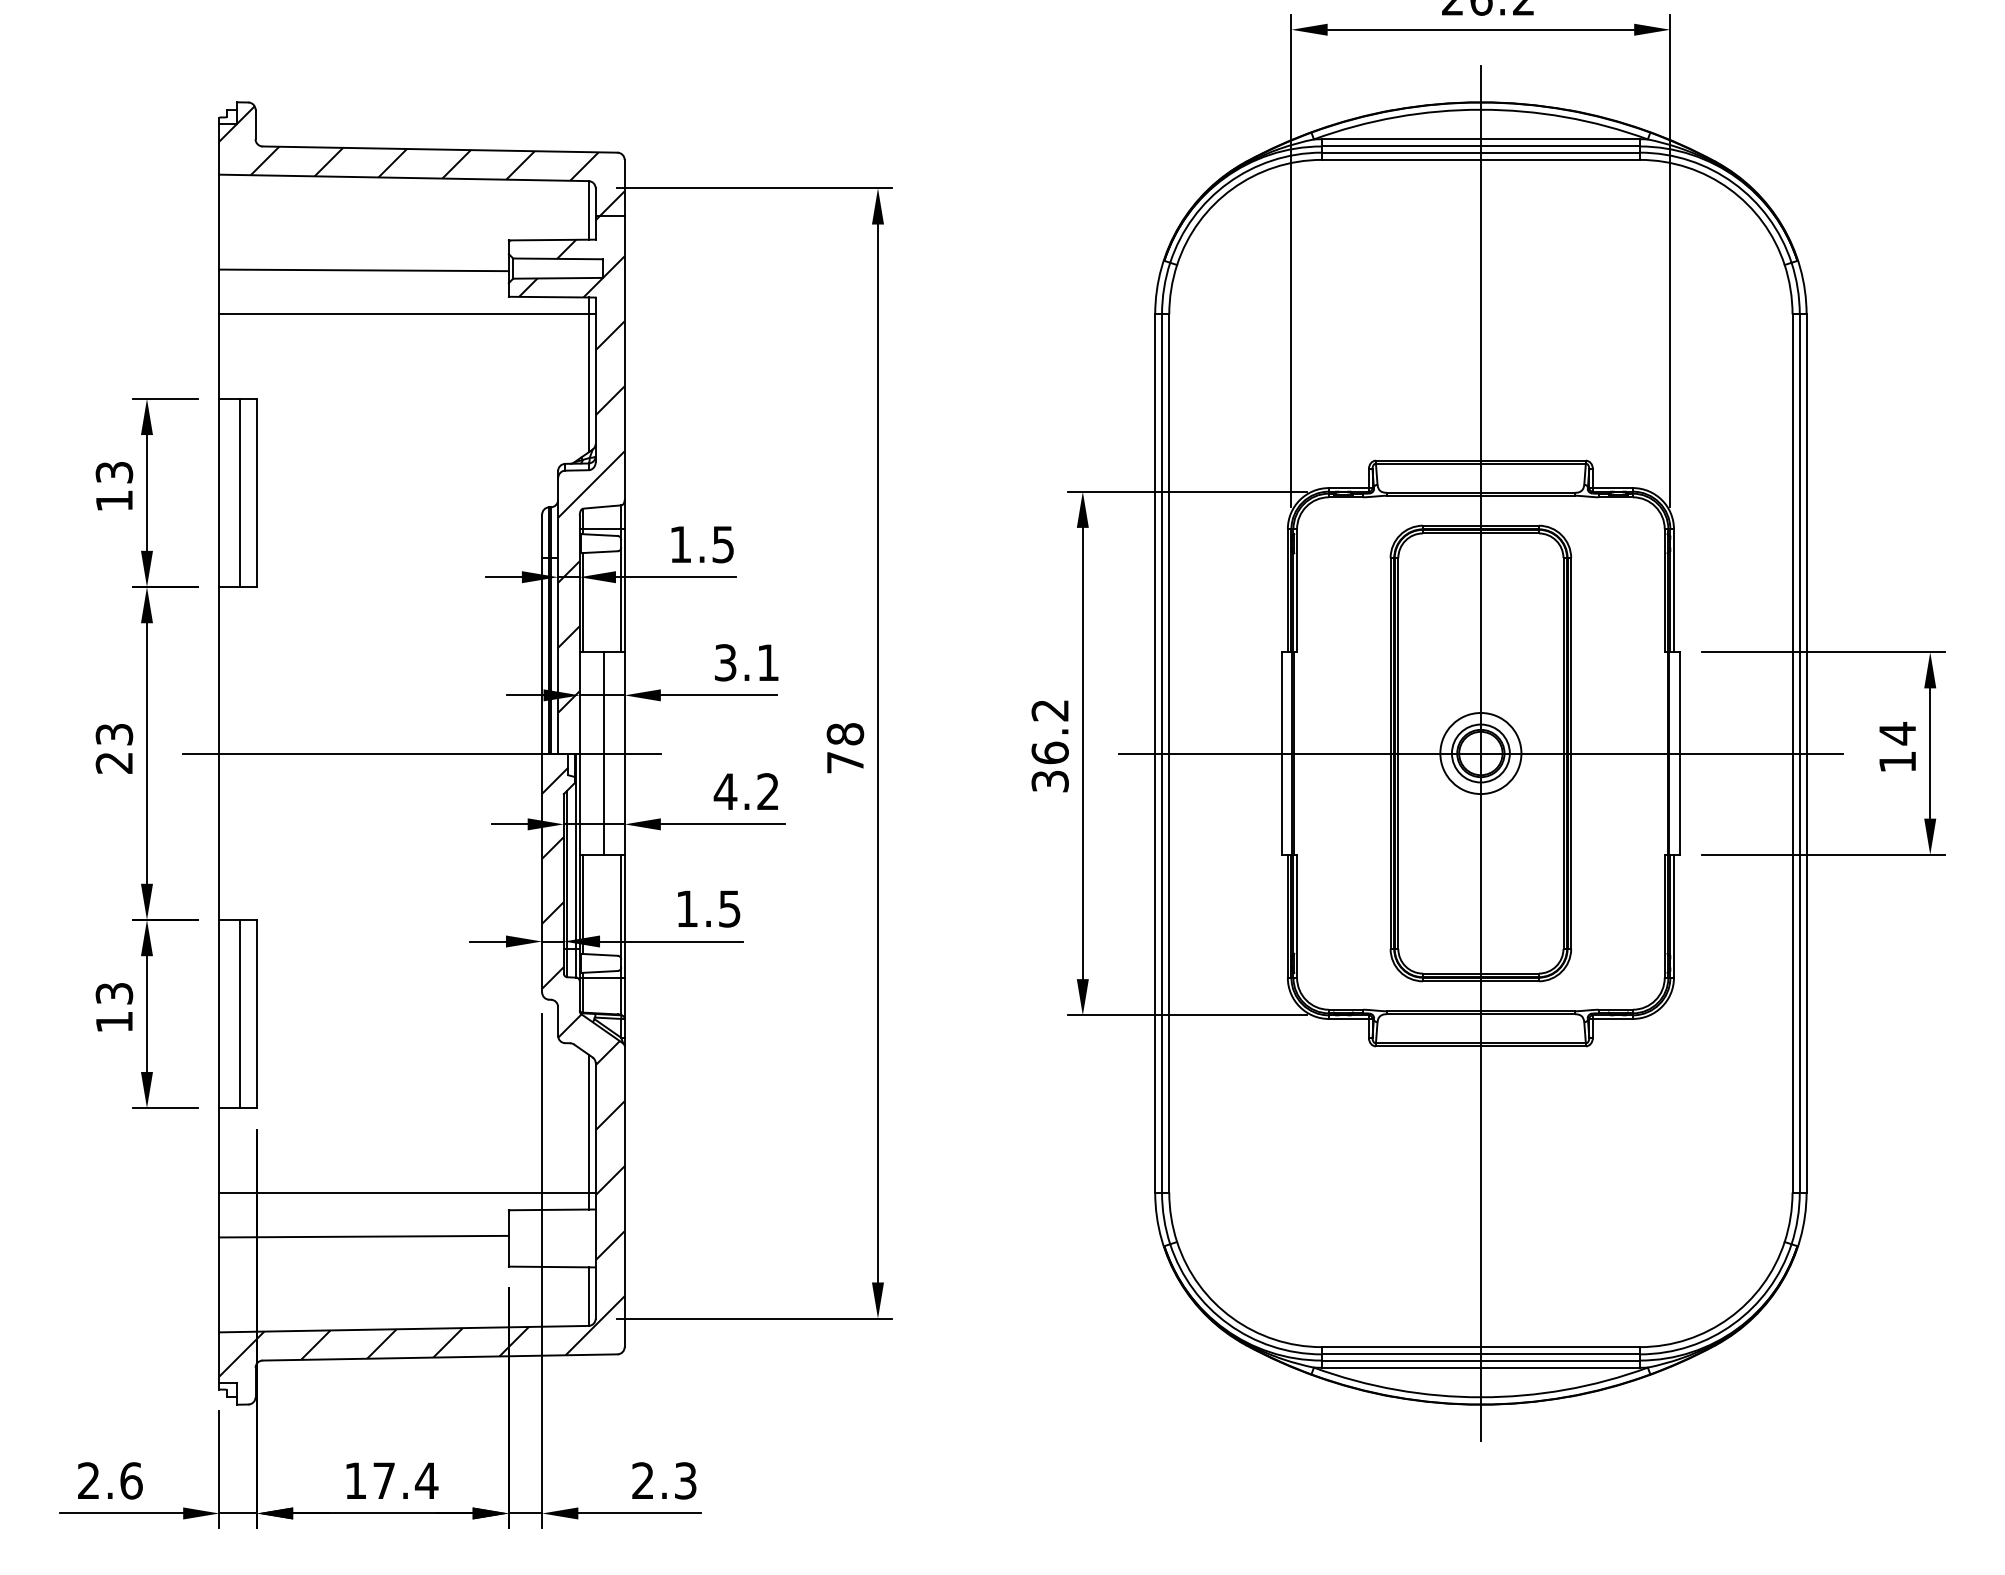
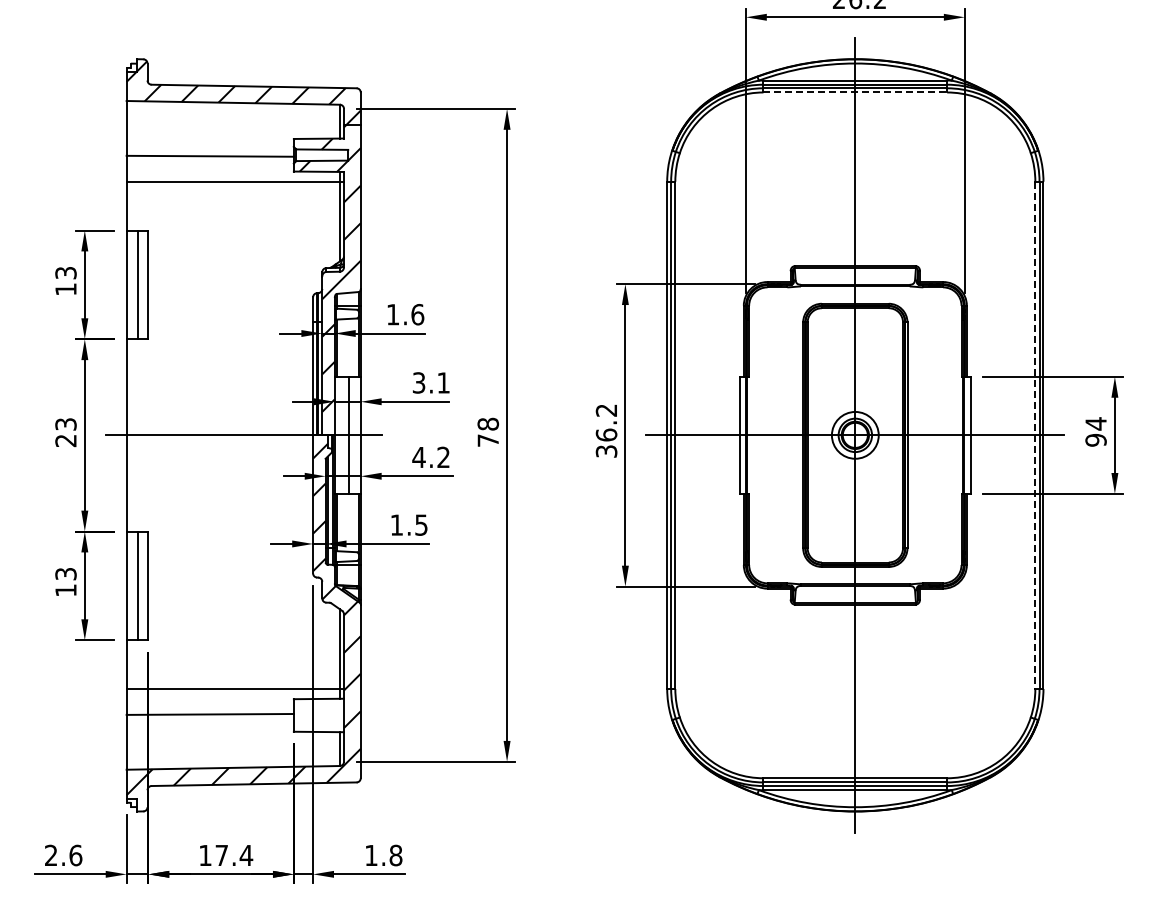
line: (1481, 159) -> (855, 92), solid -> dashed
text: (722, 544) -> (417, 314), 1.5 -> 1.6
line: (1792, 753) -> (1035, 435), solid -> dashed
text: (1896, 762) -> (1095, 440), 14 -> 94
text: (664, 1480) -> (383, 855), 2.3 -> 1.8

